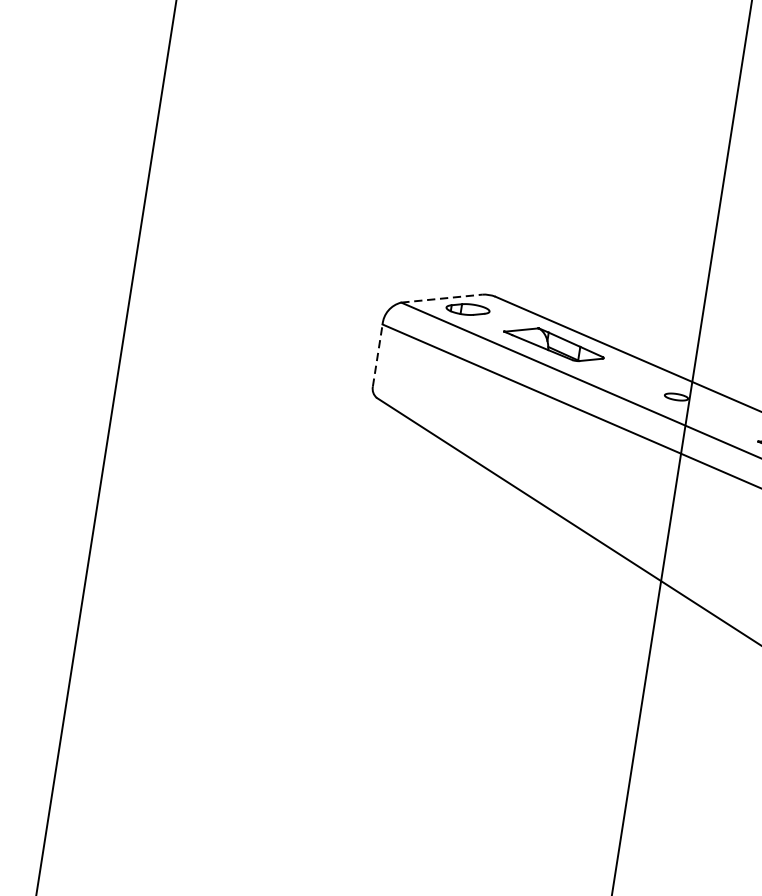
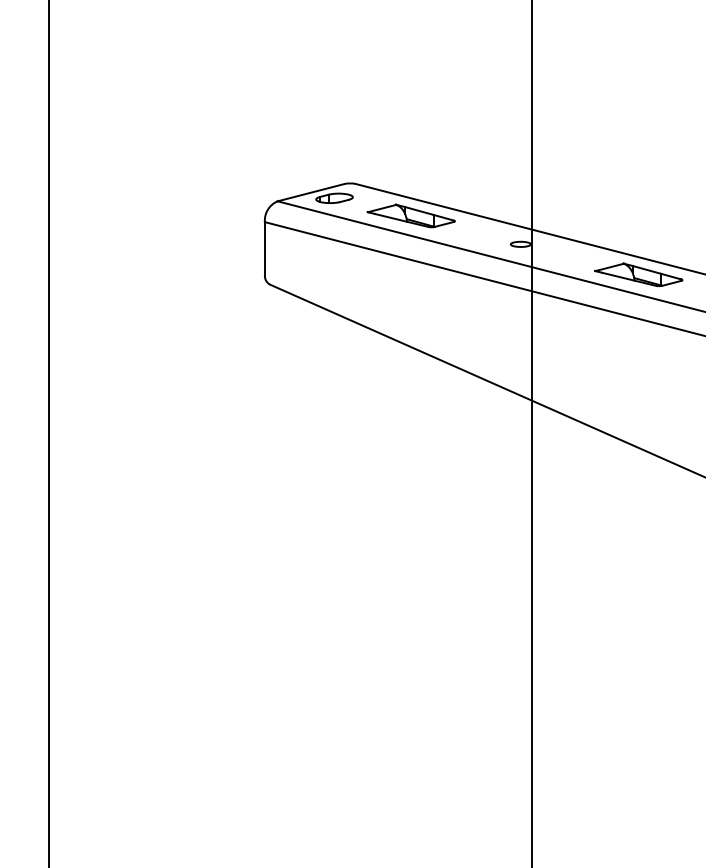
line: (442, 298) -> (311, 192), dashed -> solid
line: (377, 355) -> (264, 248), dashed -> solid

